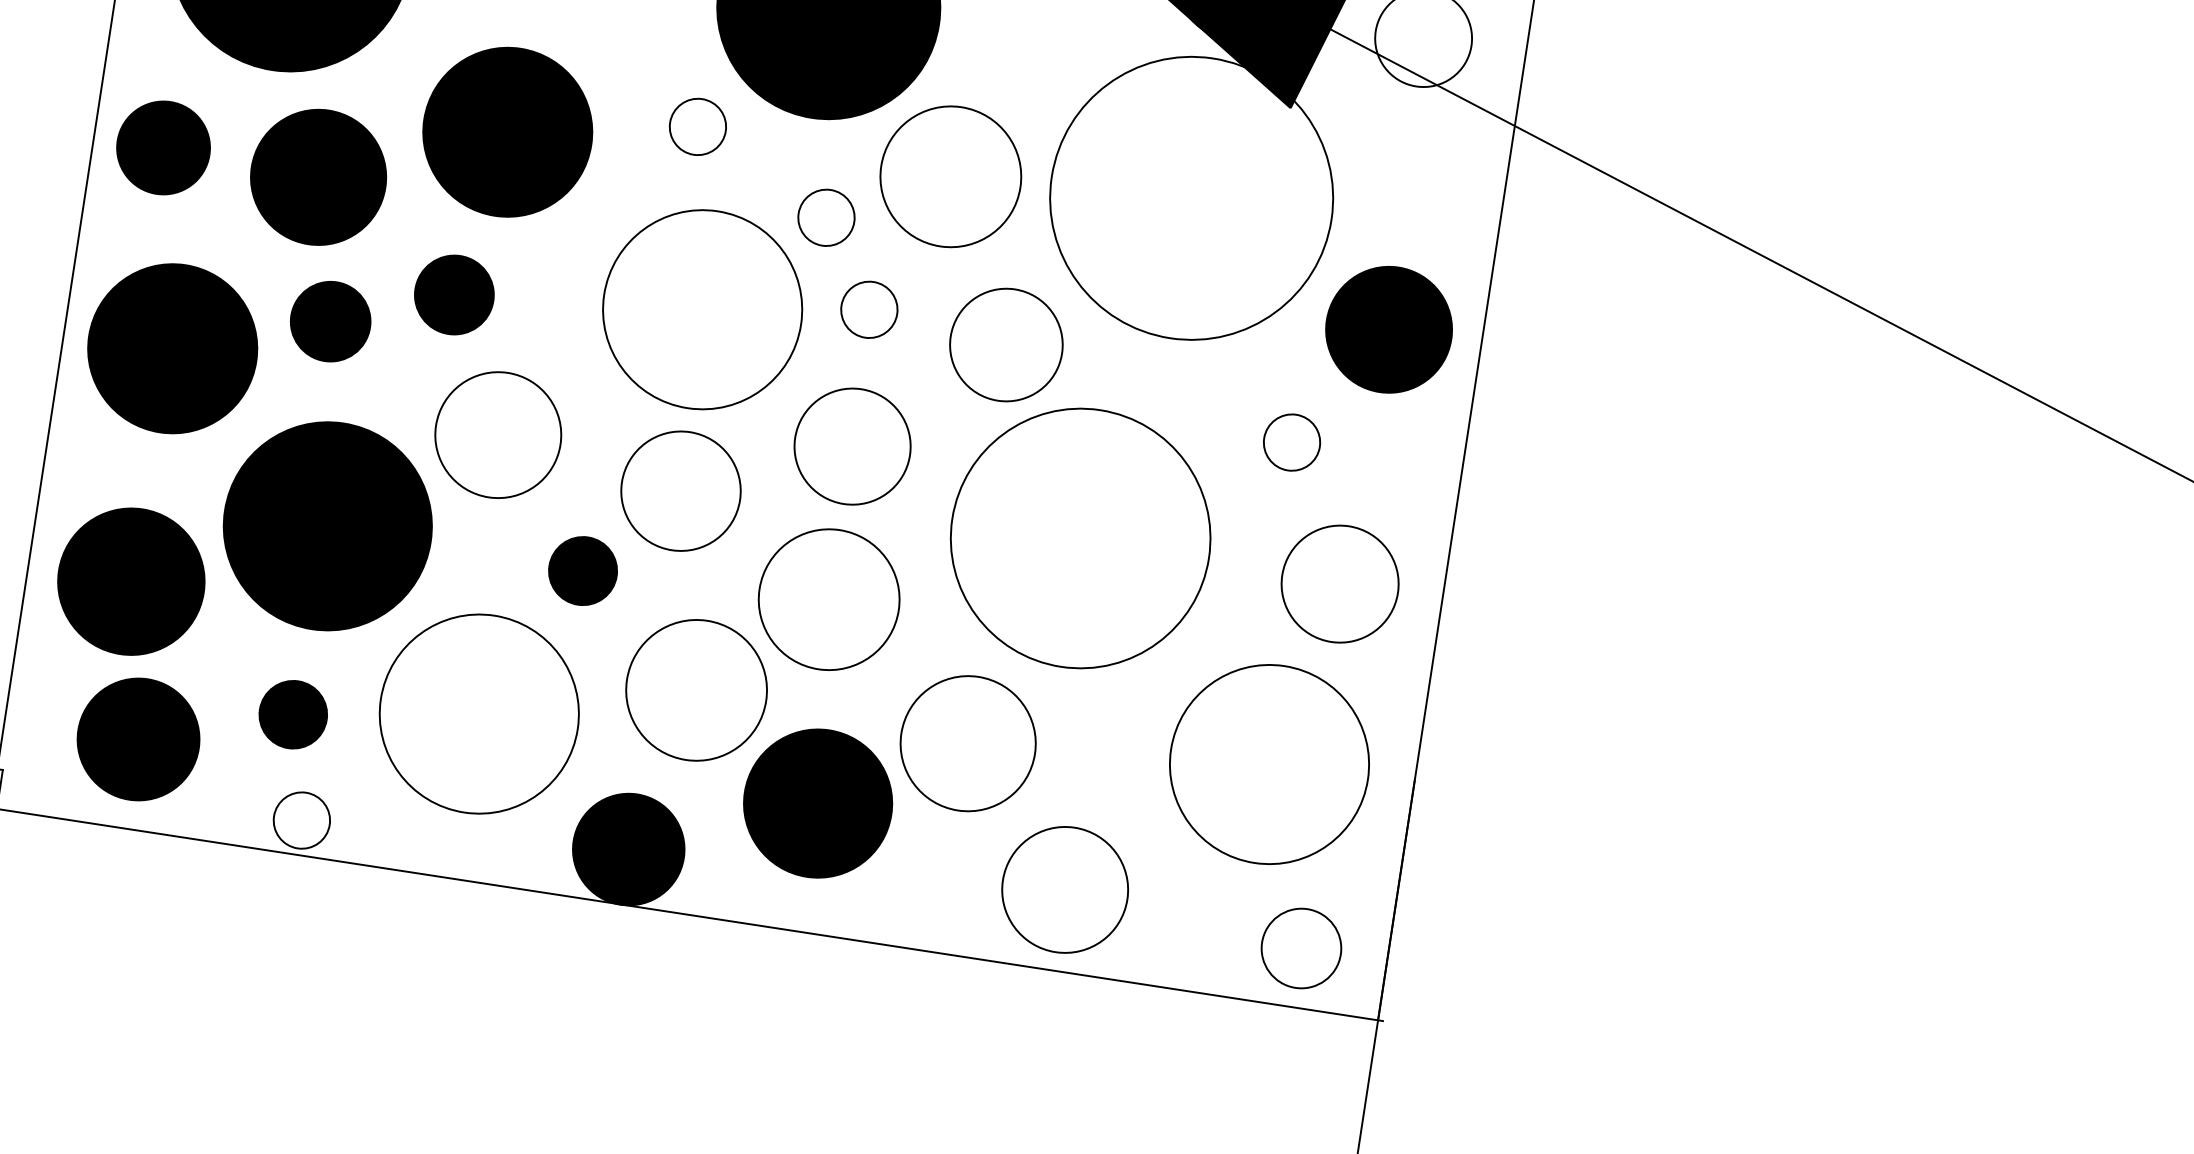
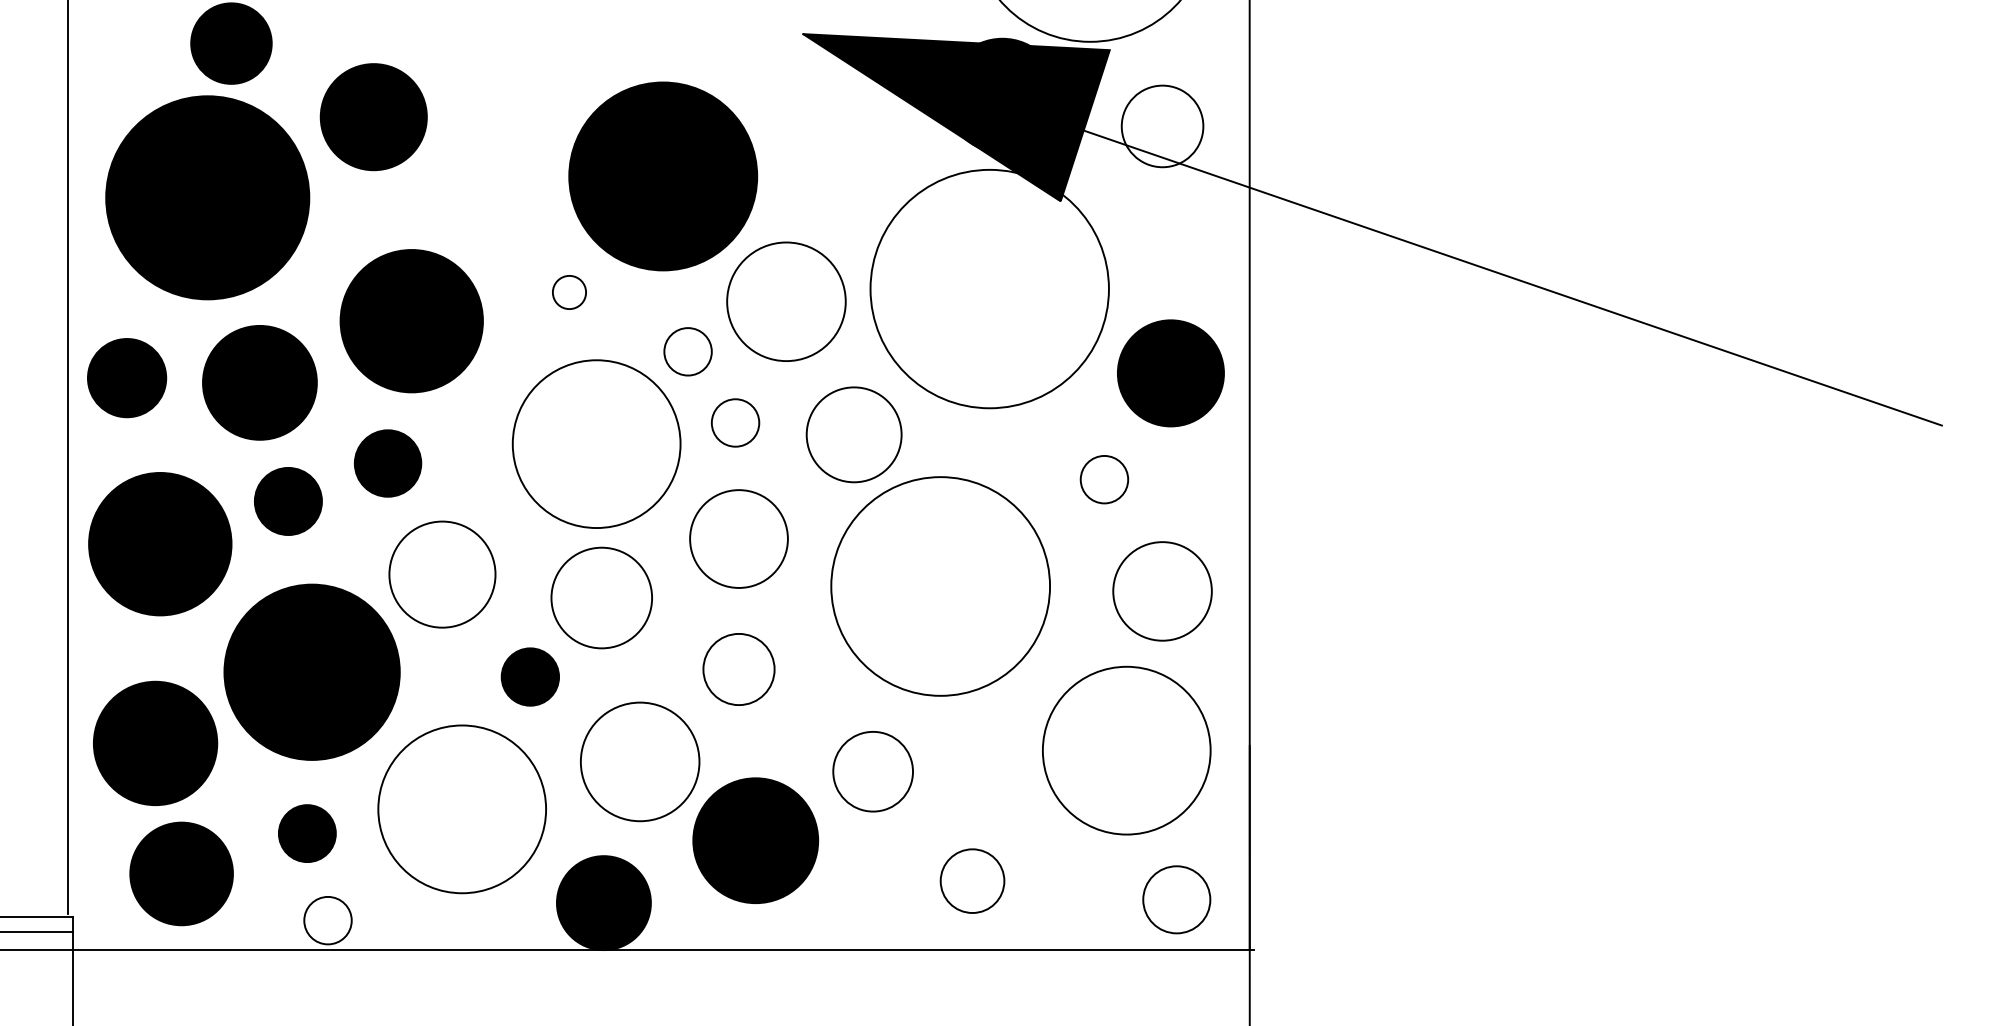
circle: (697, 126) -> (569, 292), size x0.7
circle: (828, 599) -> (738, 669), size x0.6
circle: (968, 743) -> (873, 771), size x0.7
circle: (1065, 890) -> (972, 881), size x0.6

